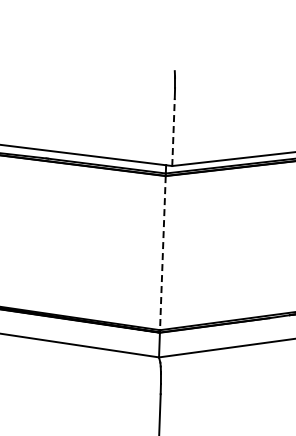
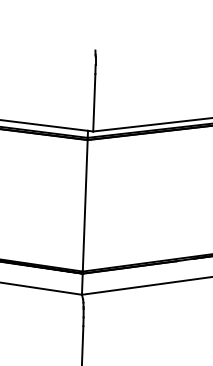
line: (173, 132) -> (94, 102), dashed -> solid
line: (162, 253) -> (84, 206), dashed -> solid

